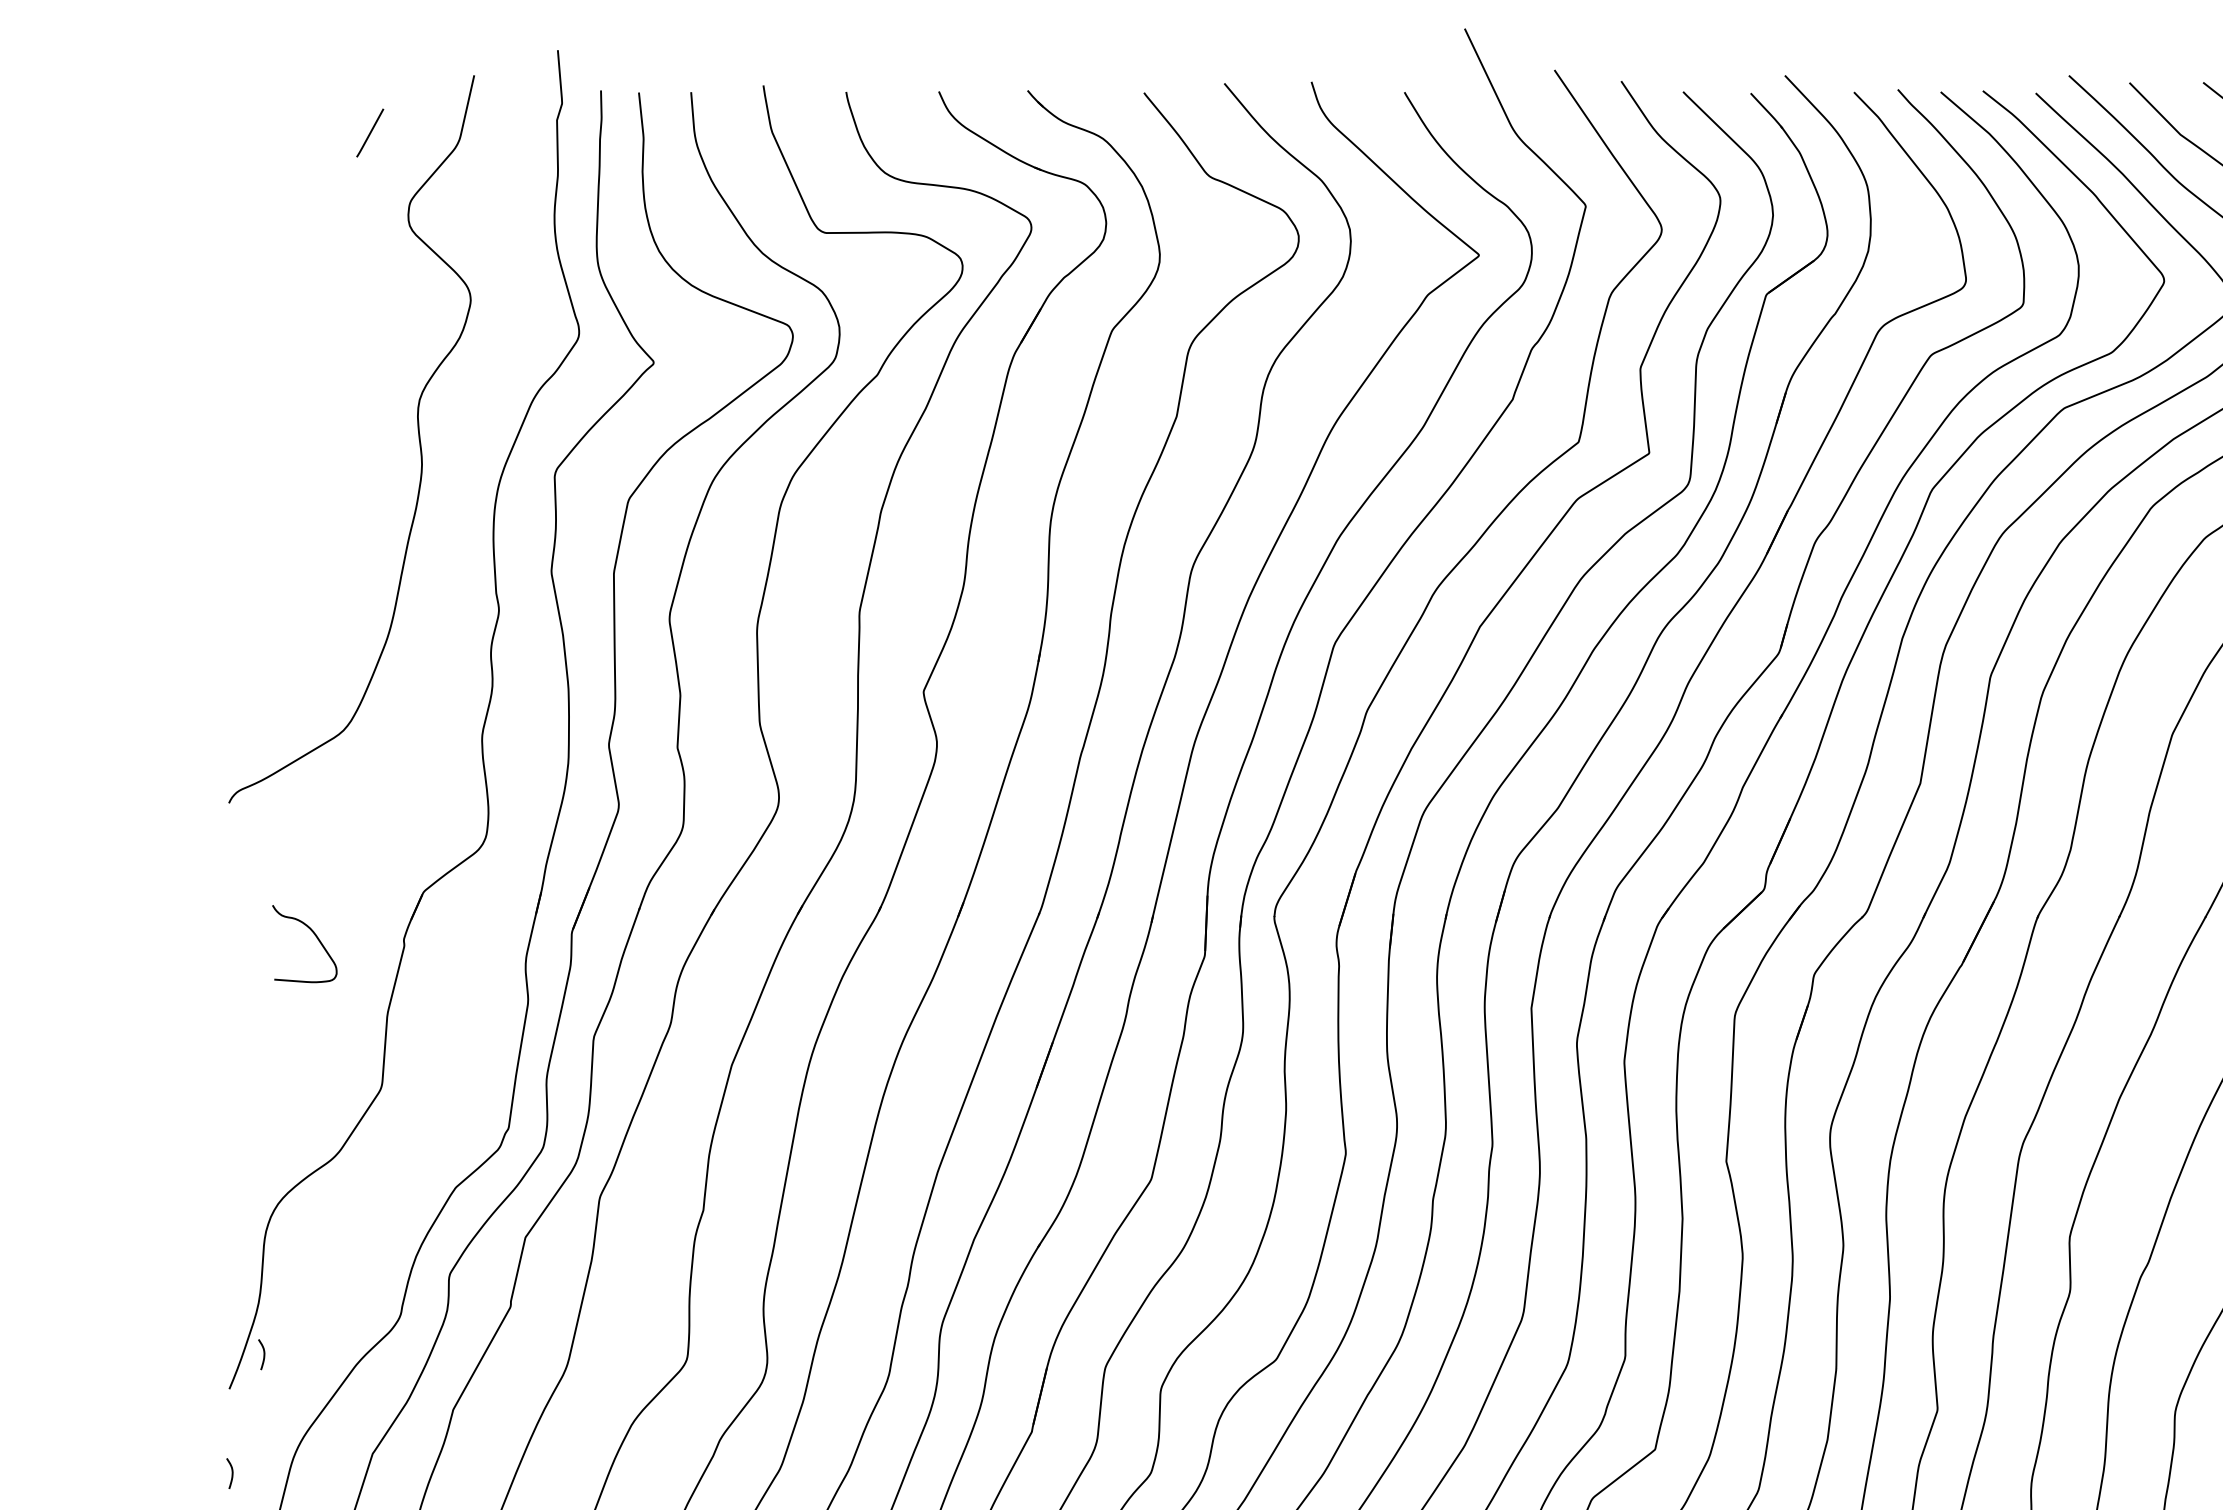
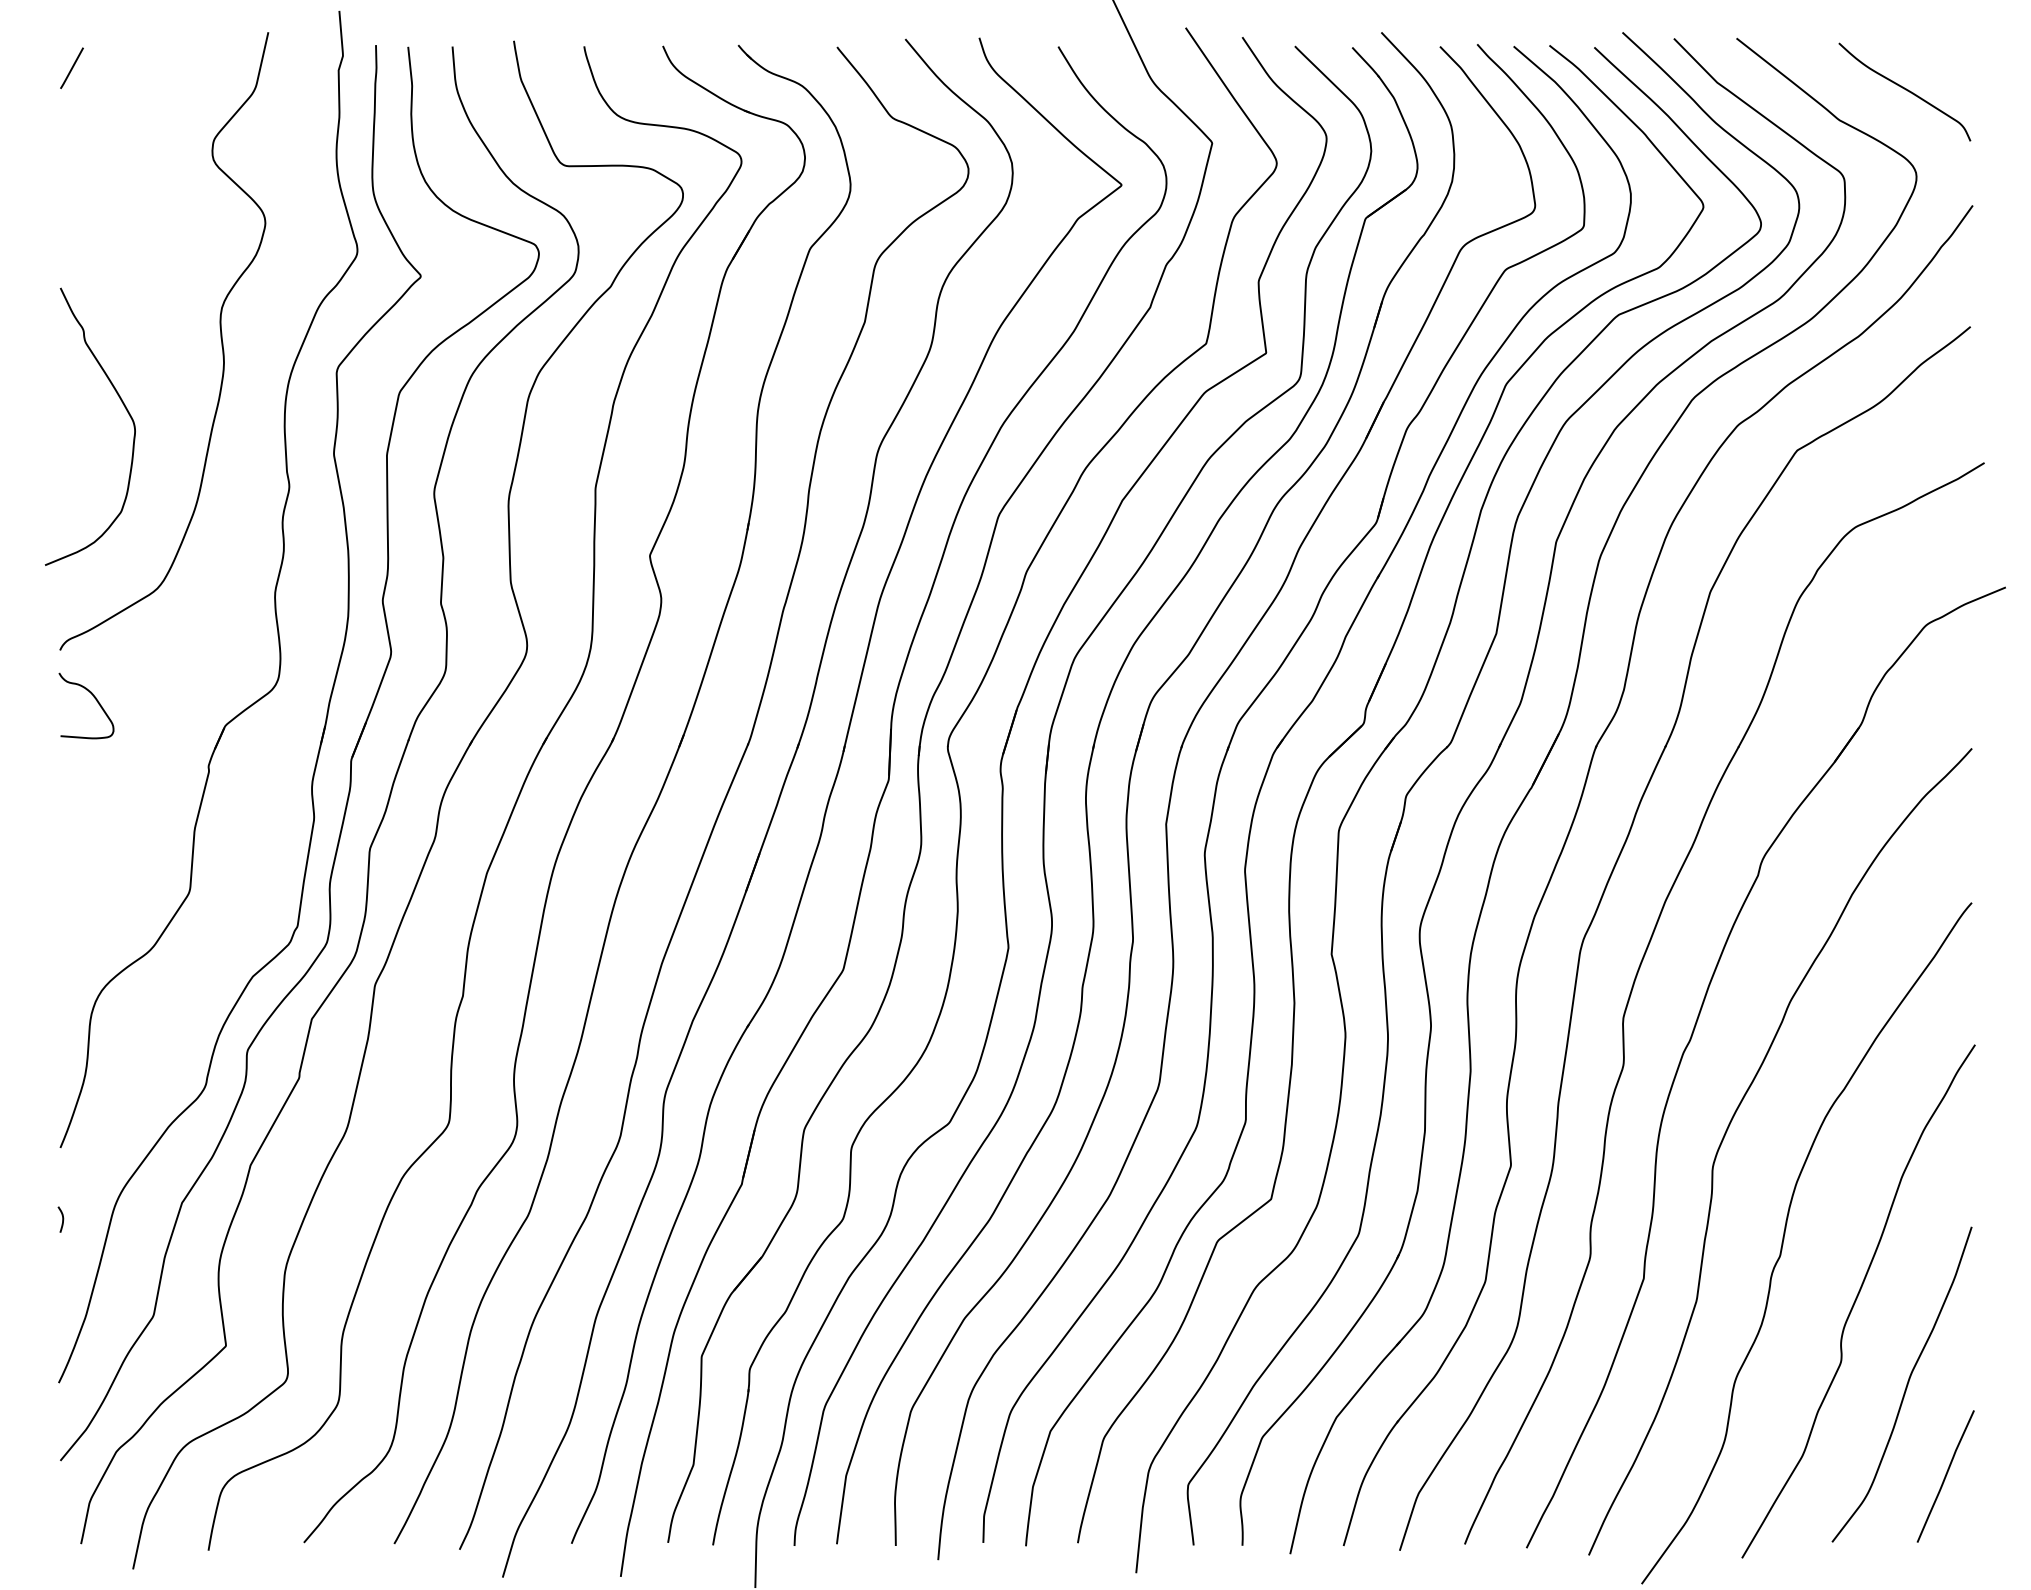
line: (369, 132) -> (71, 67), moved
curve: (306, 519) -> (125, 409), added
curve: (313, 934) -> (93, 697), moved
curve: (263, 1354) -> (89, 1118), removed

